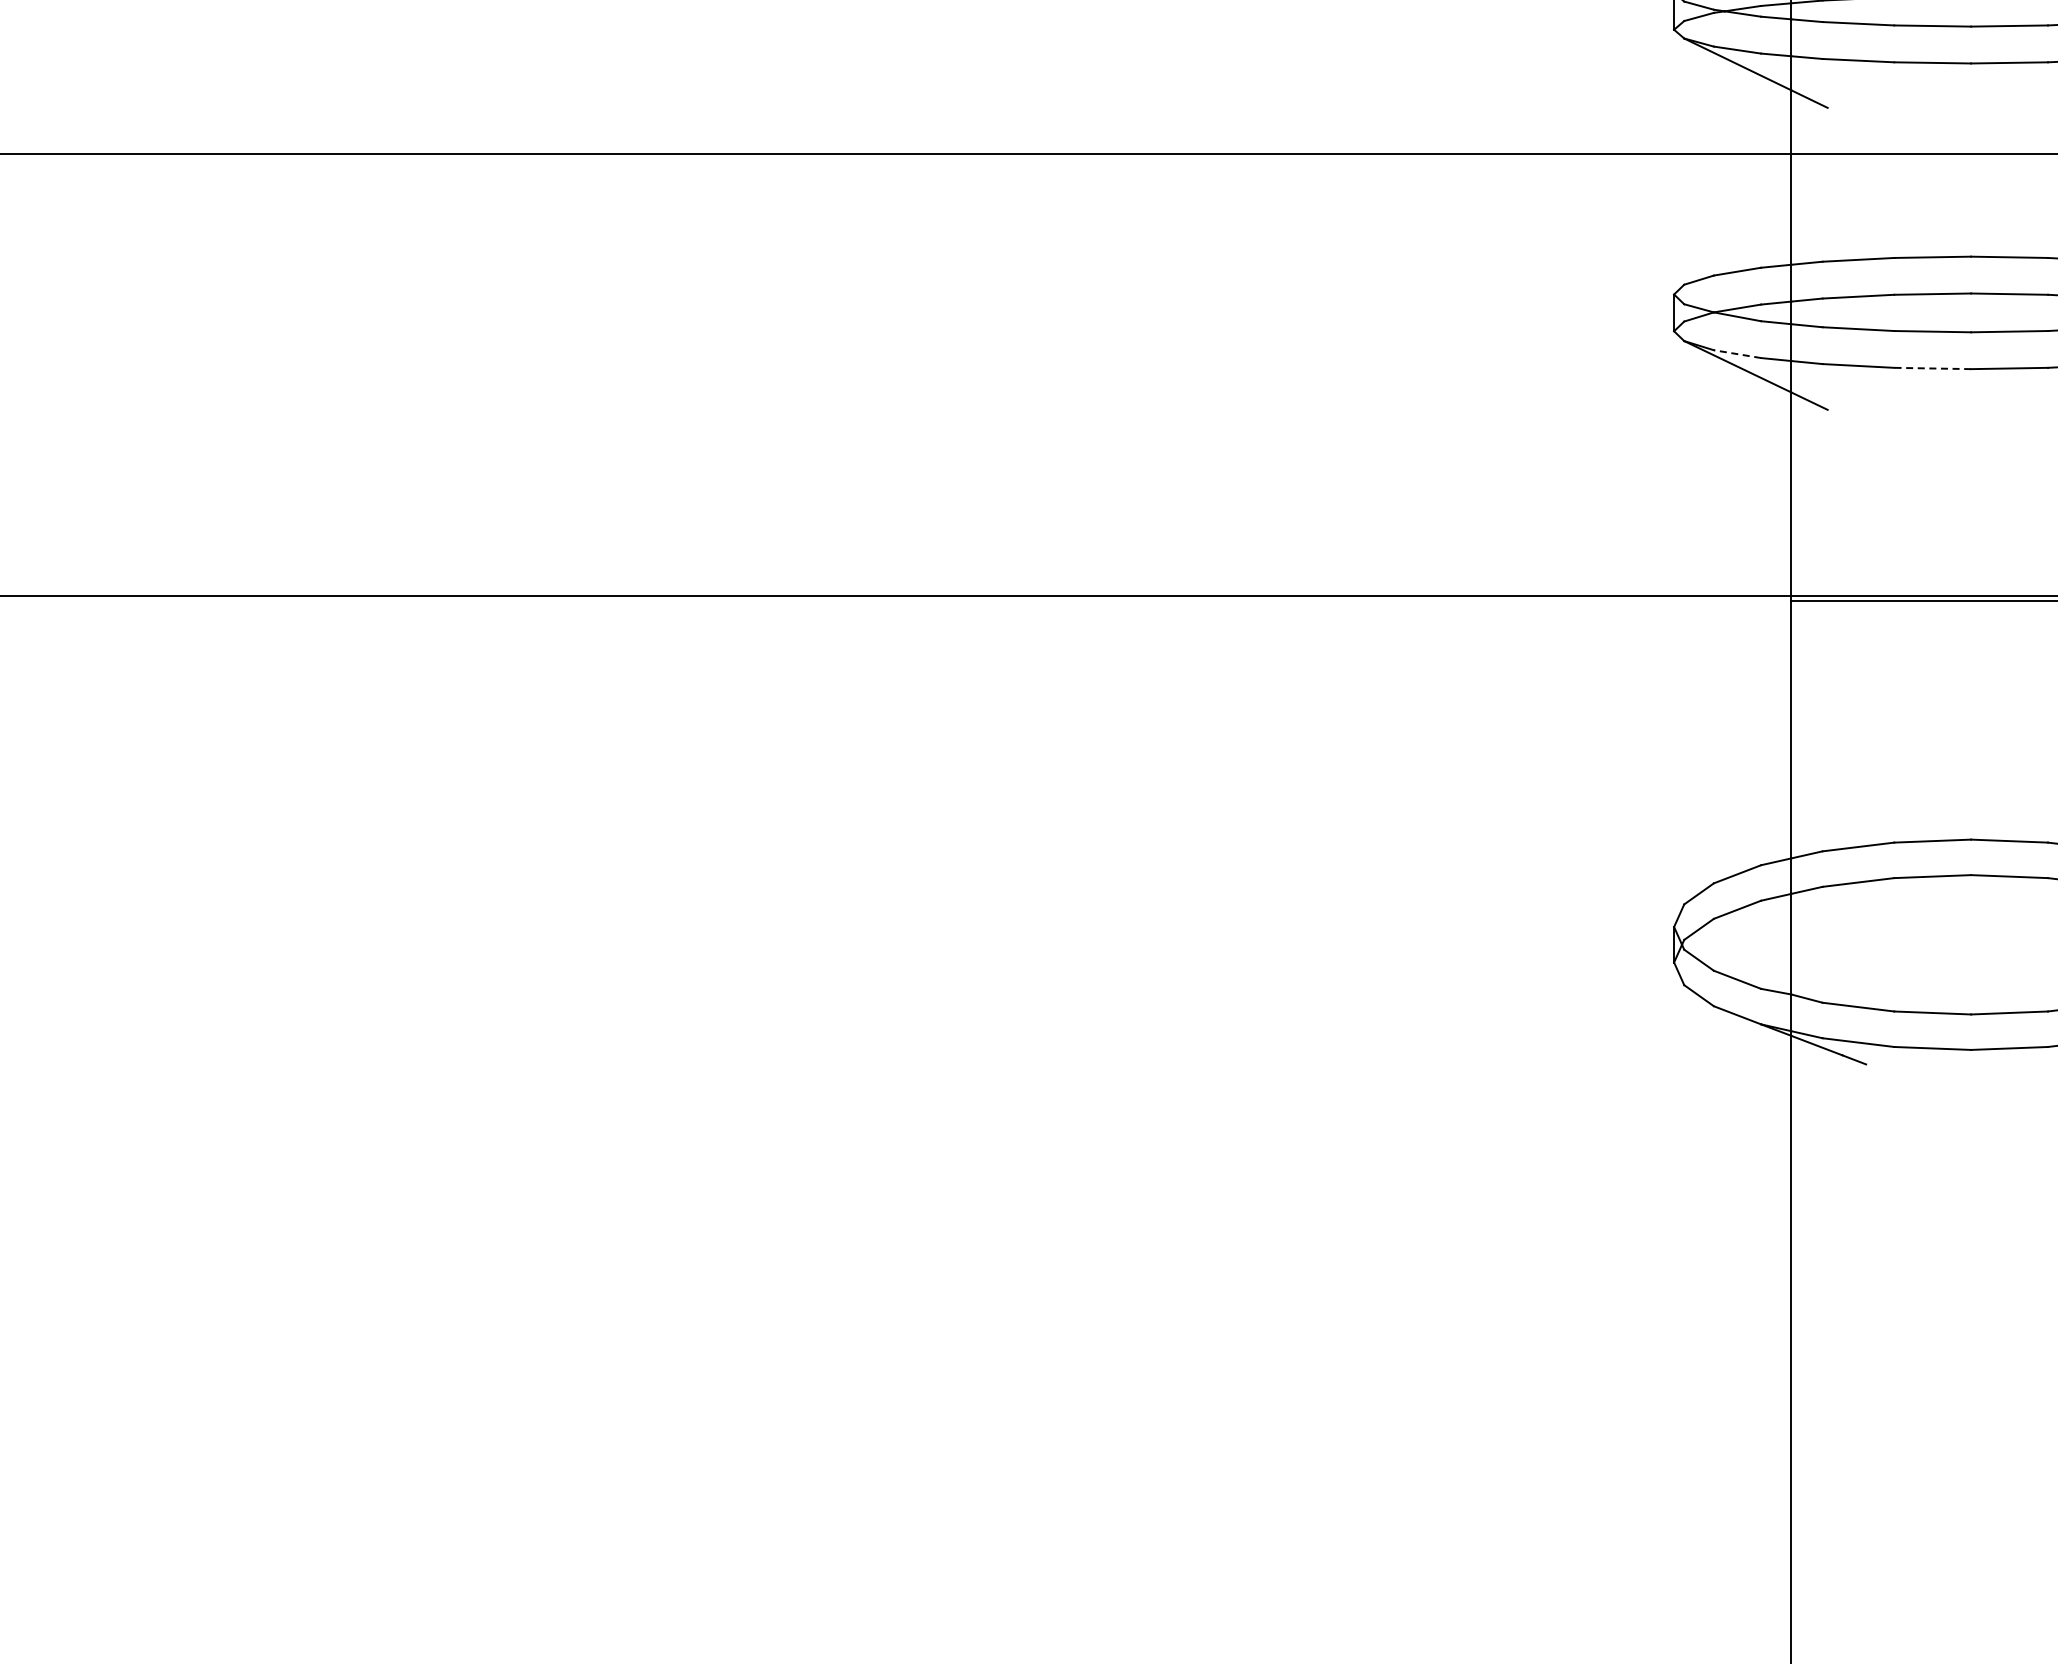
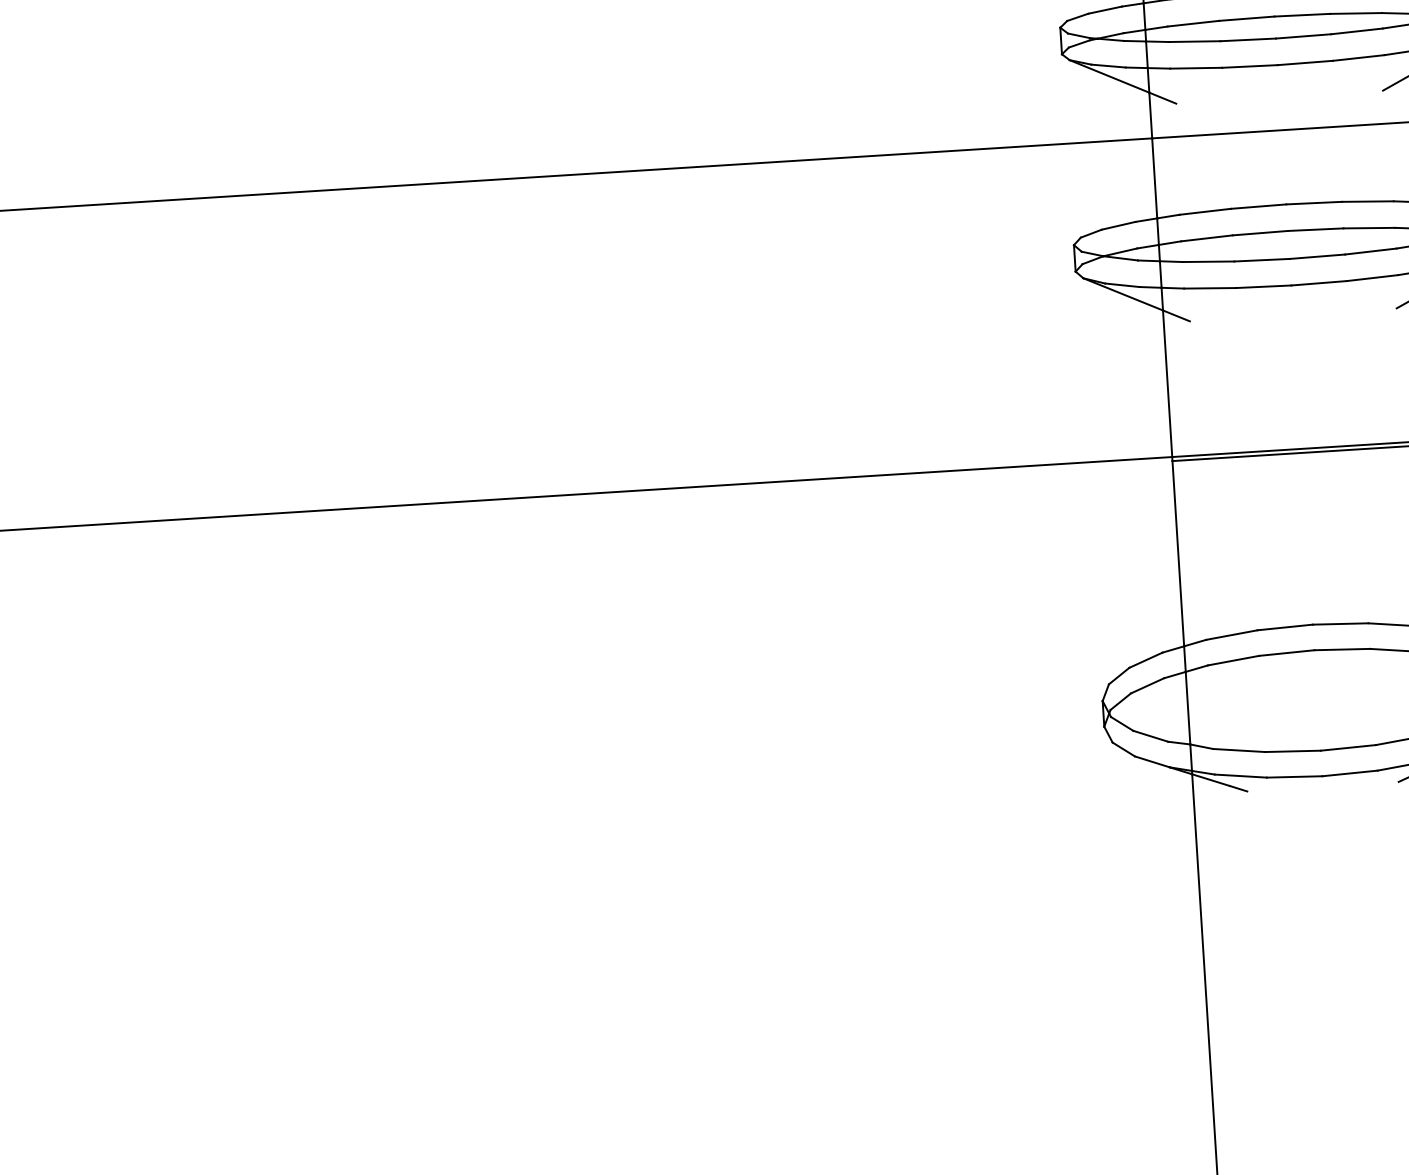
line: (1737, 354) -> (1122, 285), dashed -> solid
line: (1932, 368) -> (1263, 286), dashed -> solid

